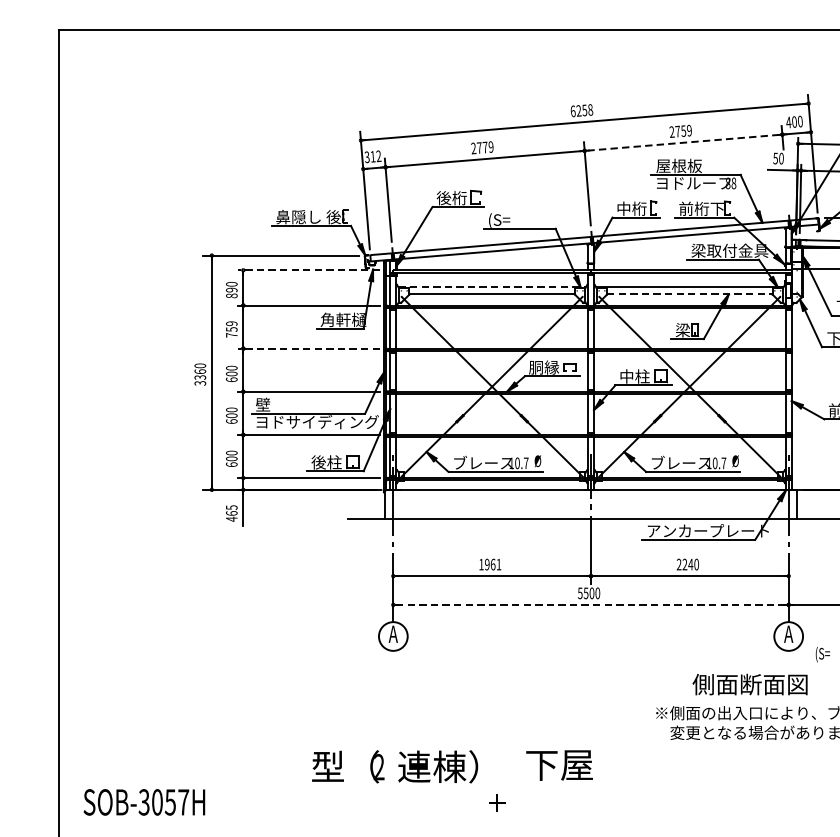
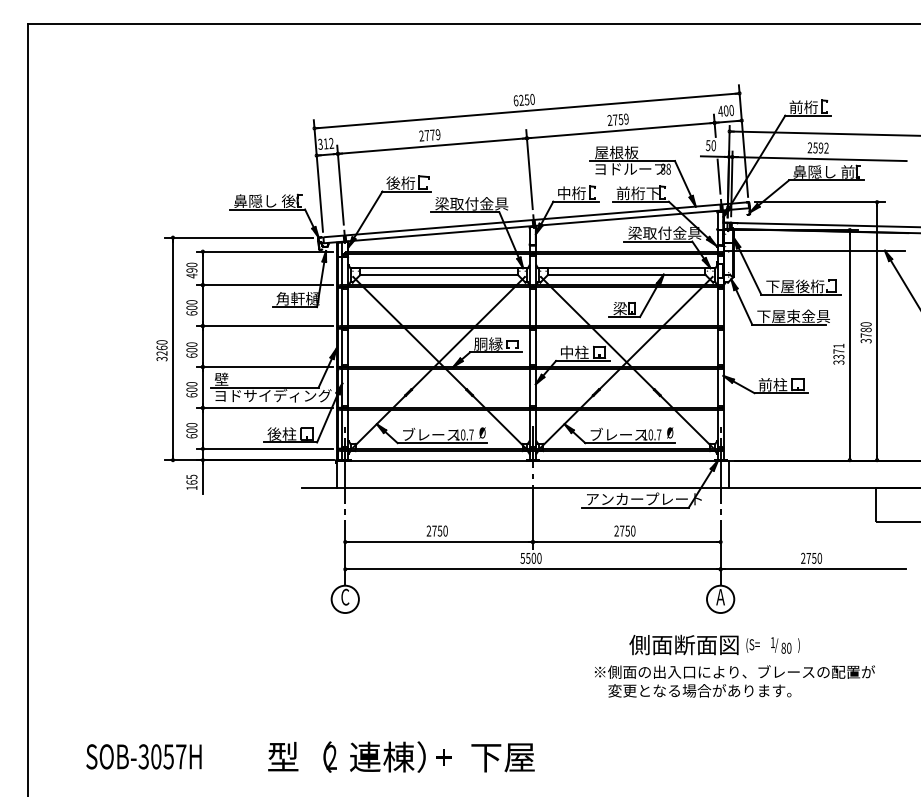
text: (590, 110) -> (532, 99), 6258 -> 6250
line: (683, 142) -> (620, 130), dashed -> solid
line: (786, 191) -> (718, 176), added
text: (526, 219) -> (471, 203), (S= -> 梁取付金具
line: (309, 270) -> (265, 251), dashed -> solid
line: (492, 286) -> (439, 267), dashed -> solid
line: (689, 294) -> (626, 274), dashed -> solid
text: (231, 295) -> (191, 275), 890 -> 490
text: (231, 329) -> (191, 307), 759 -> 600
line: (309, 349) -> (265, 326), dashed -> solid
text: (200, 377) -> (162, 353), 3360 -> 3260
text: (231, 518) -> (191, 487), 465 -> 165
text: (489, 563) -> (436, 530), 1961 -> 2750
text: (688, 563) -> (625, 530), 2240 -> 2750
line: (590, 605) -> (532, 569), dashed -> solid
text: (393, 633) -> (345, 596), A -> C
text: (822, 654) -> (752, 645), moved
text: (558, 765) -> (502, 757), moved
text: (394, 766) -> (346, 756), moved
text: (143, 802) -> (143, 756), moved

